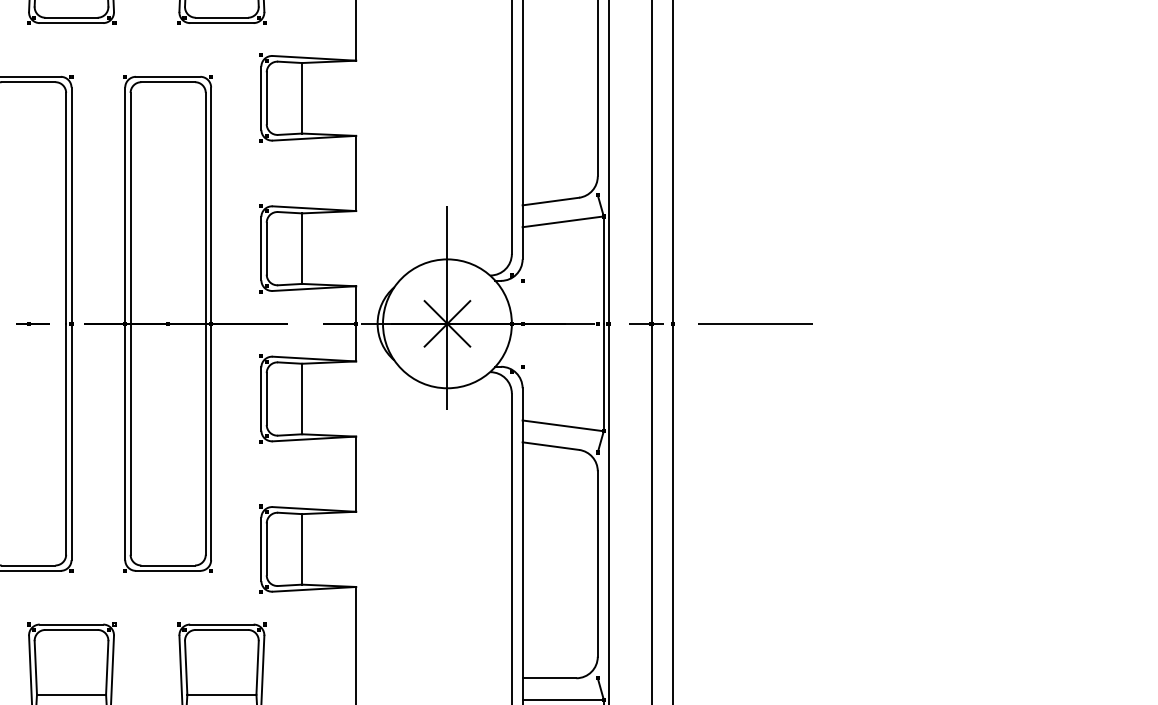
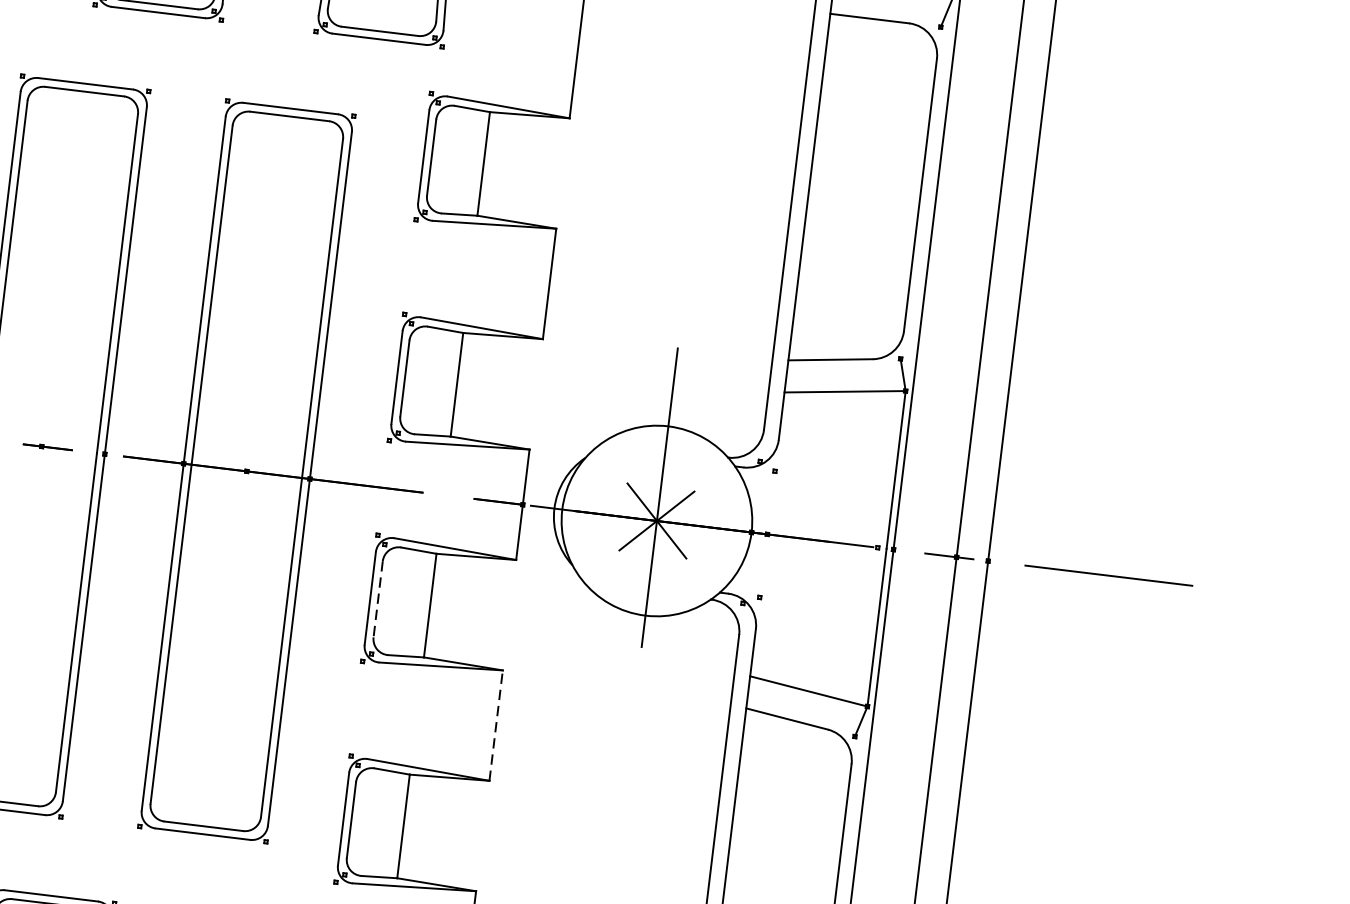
line: (266, 399) -> (377, 599), solid -> dashed
line: (356, 474) -> (496, 726), solid -> dashed

